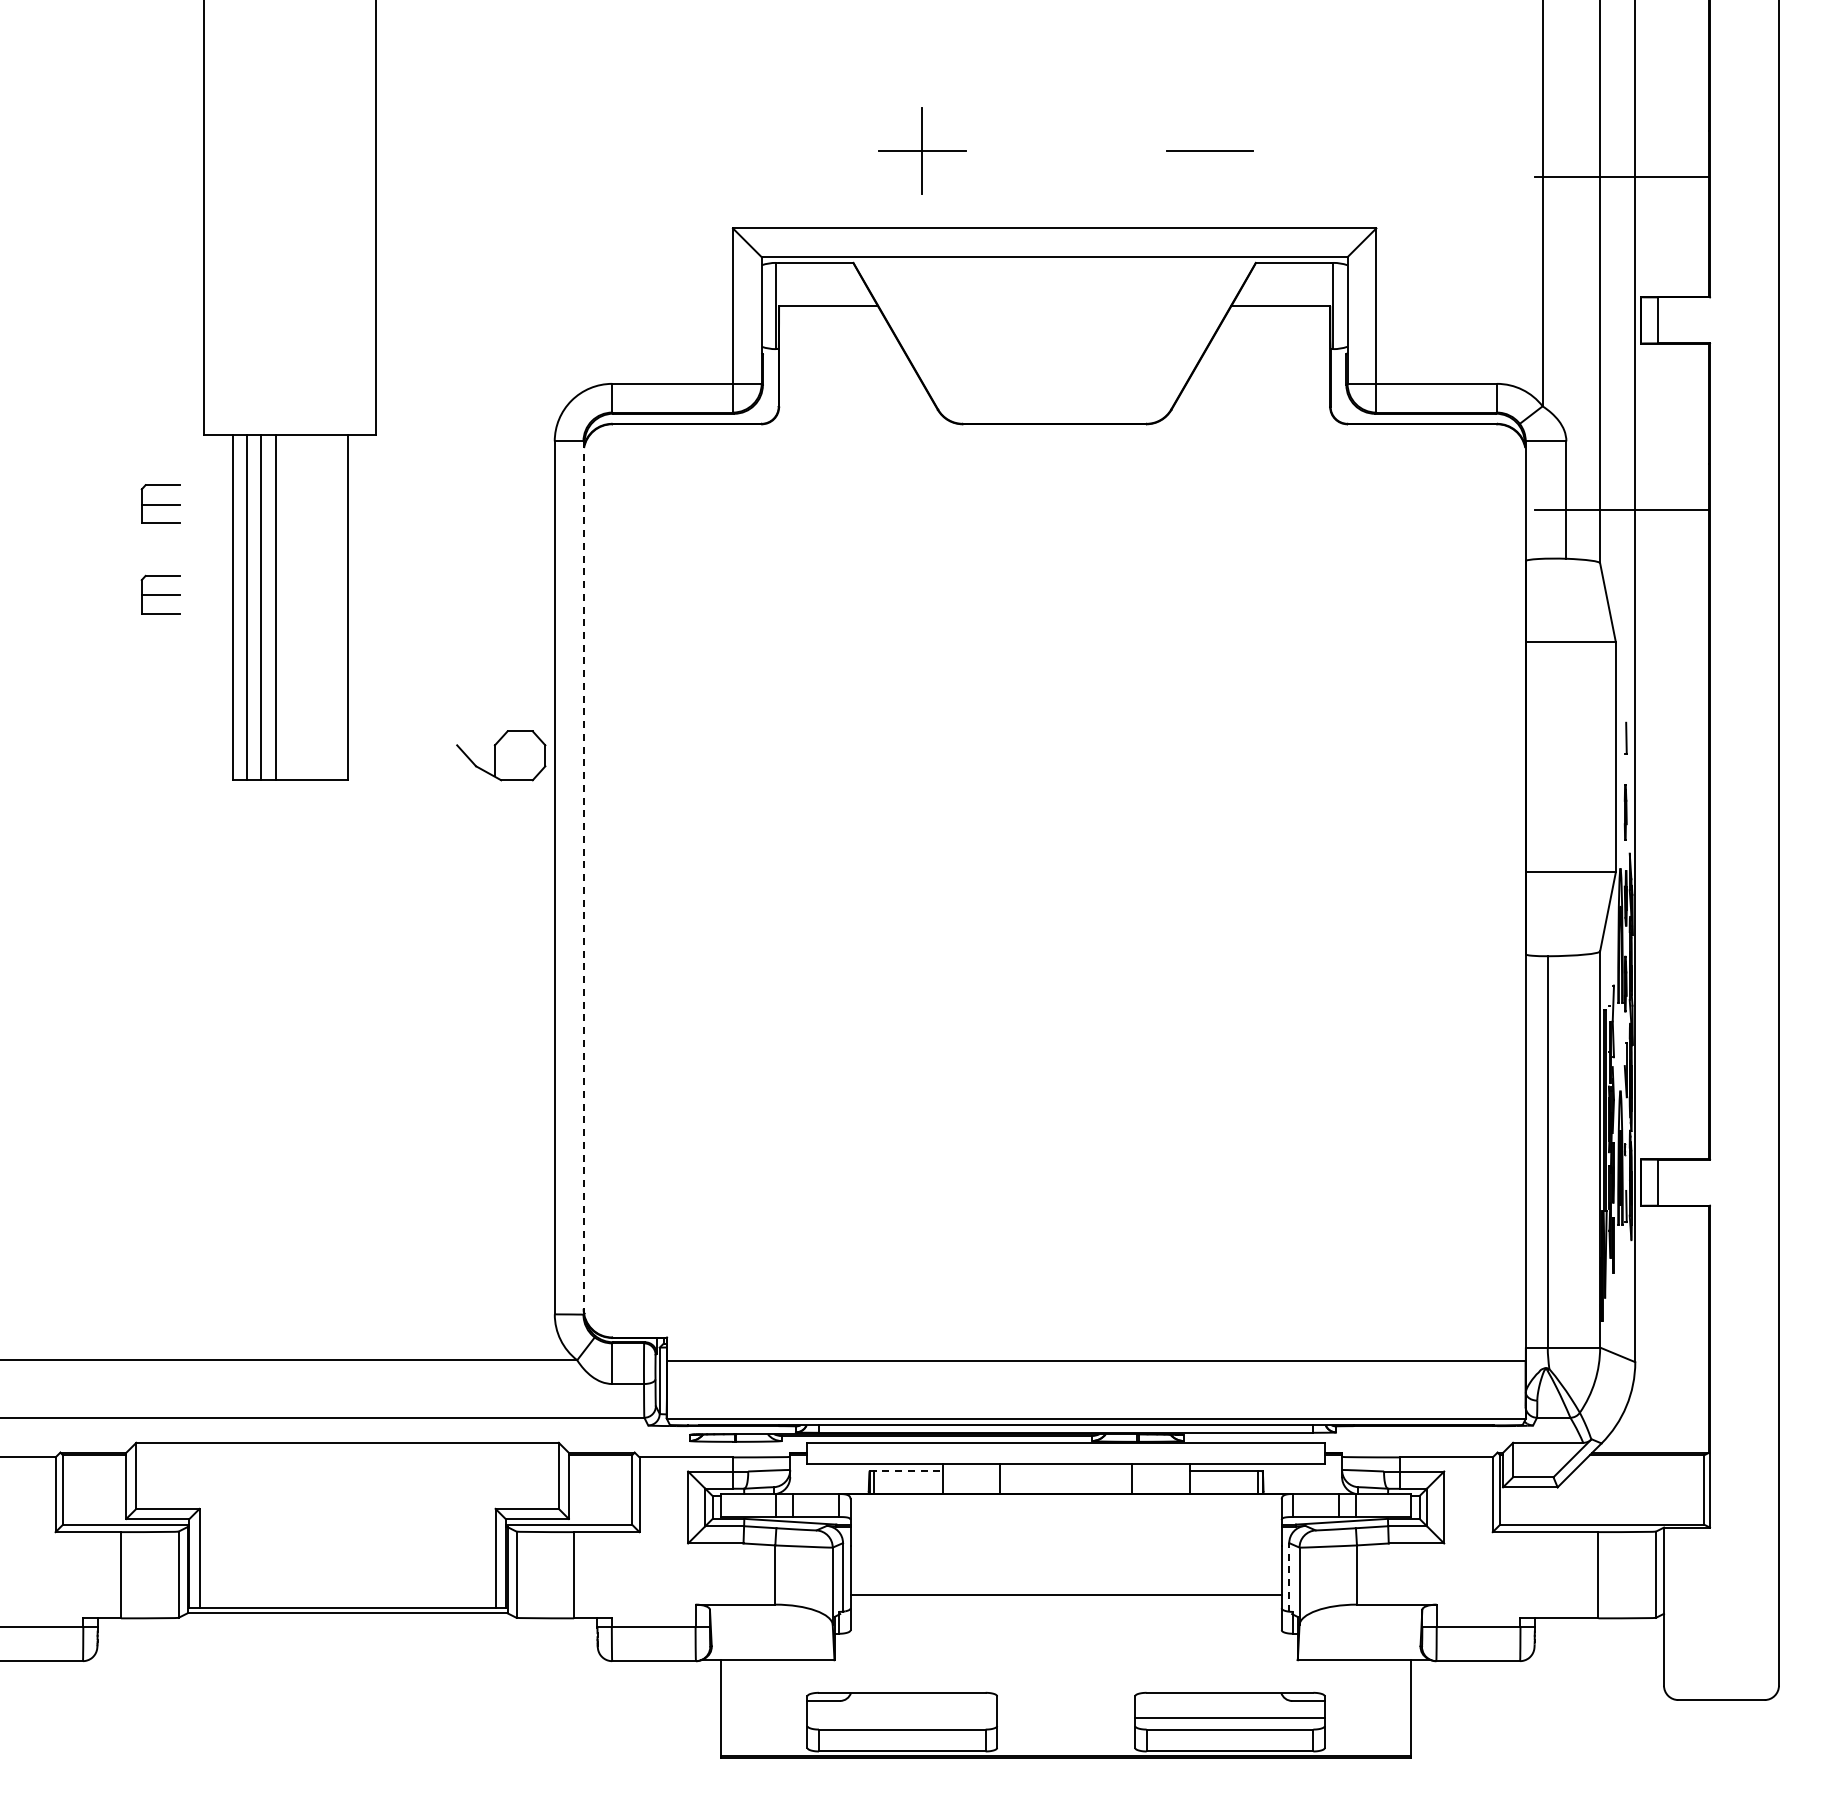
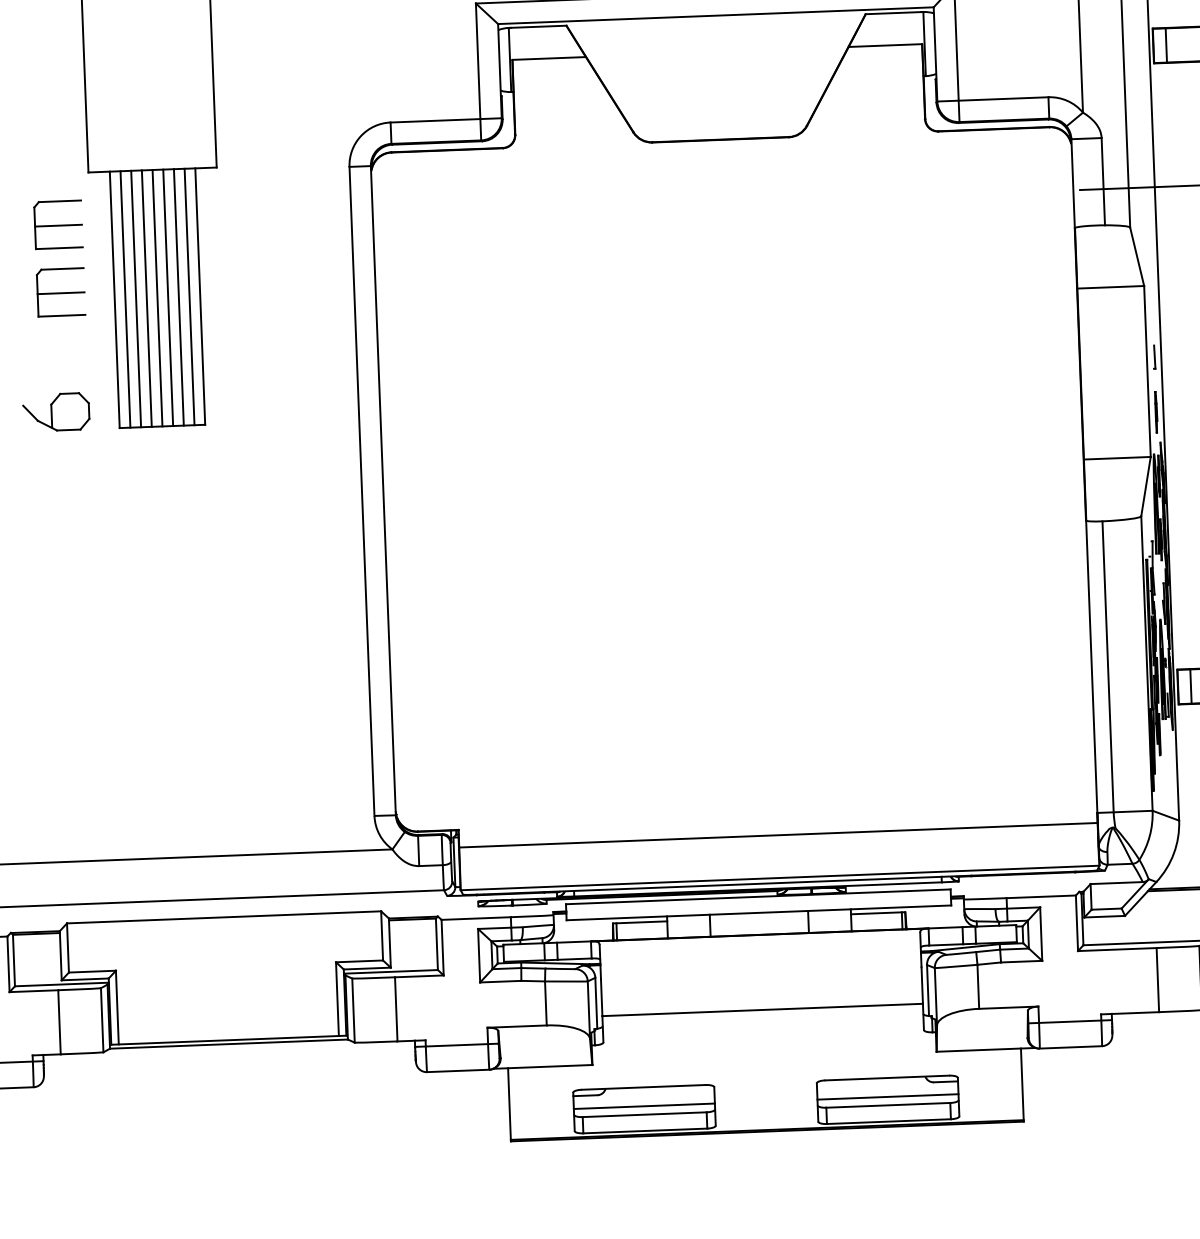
part: (160, 503) -> (58, 224), size x1.67
part: (160, 594) -> (60, 292), size x1.67
line: (290, 607) -> (157, 297), added
line: (304, 607) -> (168, 297), added
line: (318, 607) -> (178, 297), added
line: (333, 607) -> (189, 296), added
part: (501, 755) -> (56, 412), moved
line: (583, 878) -> (383, 491), dashed -> solid
line: (906, 1471) -> (640, 922), dashed -> solid
line: (1289, 1576) -> (928, 989), dashed -> solid
line: (902, 1718) -> (644, 1106), added

